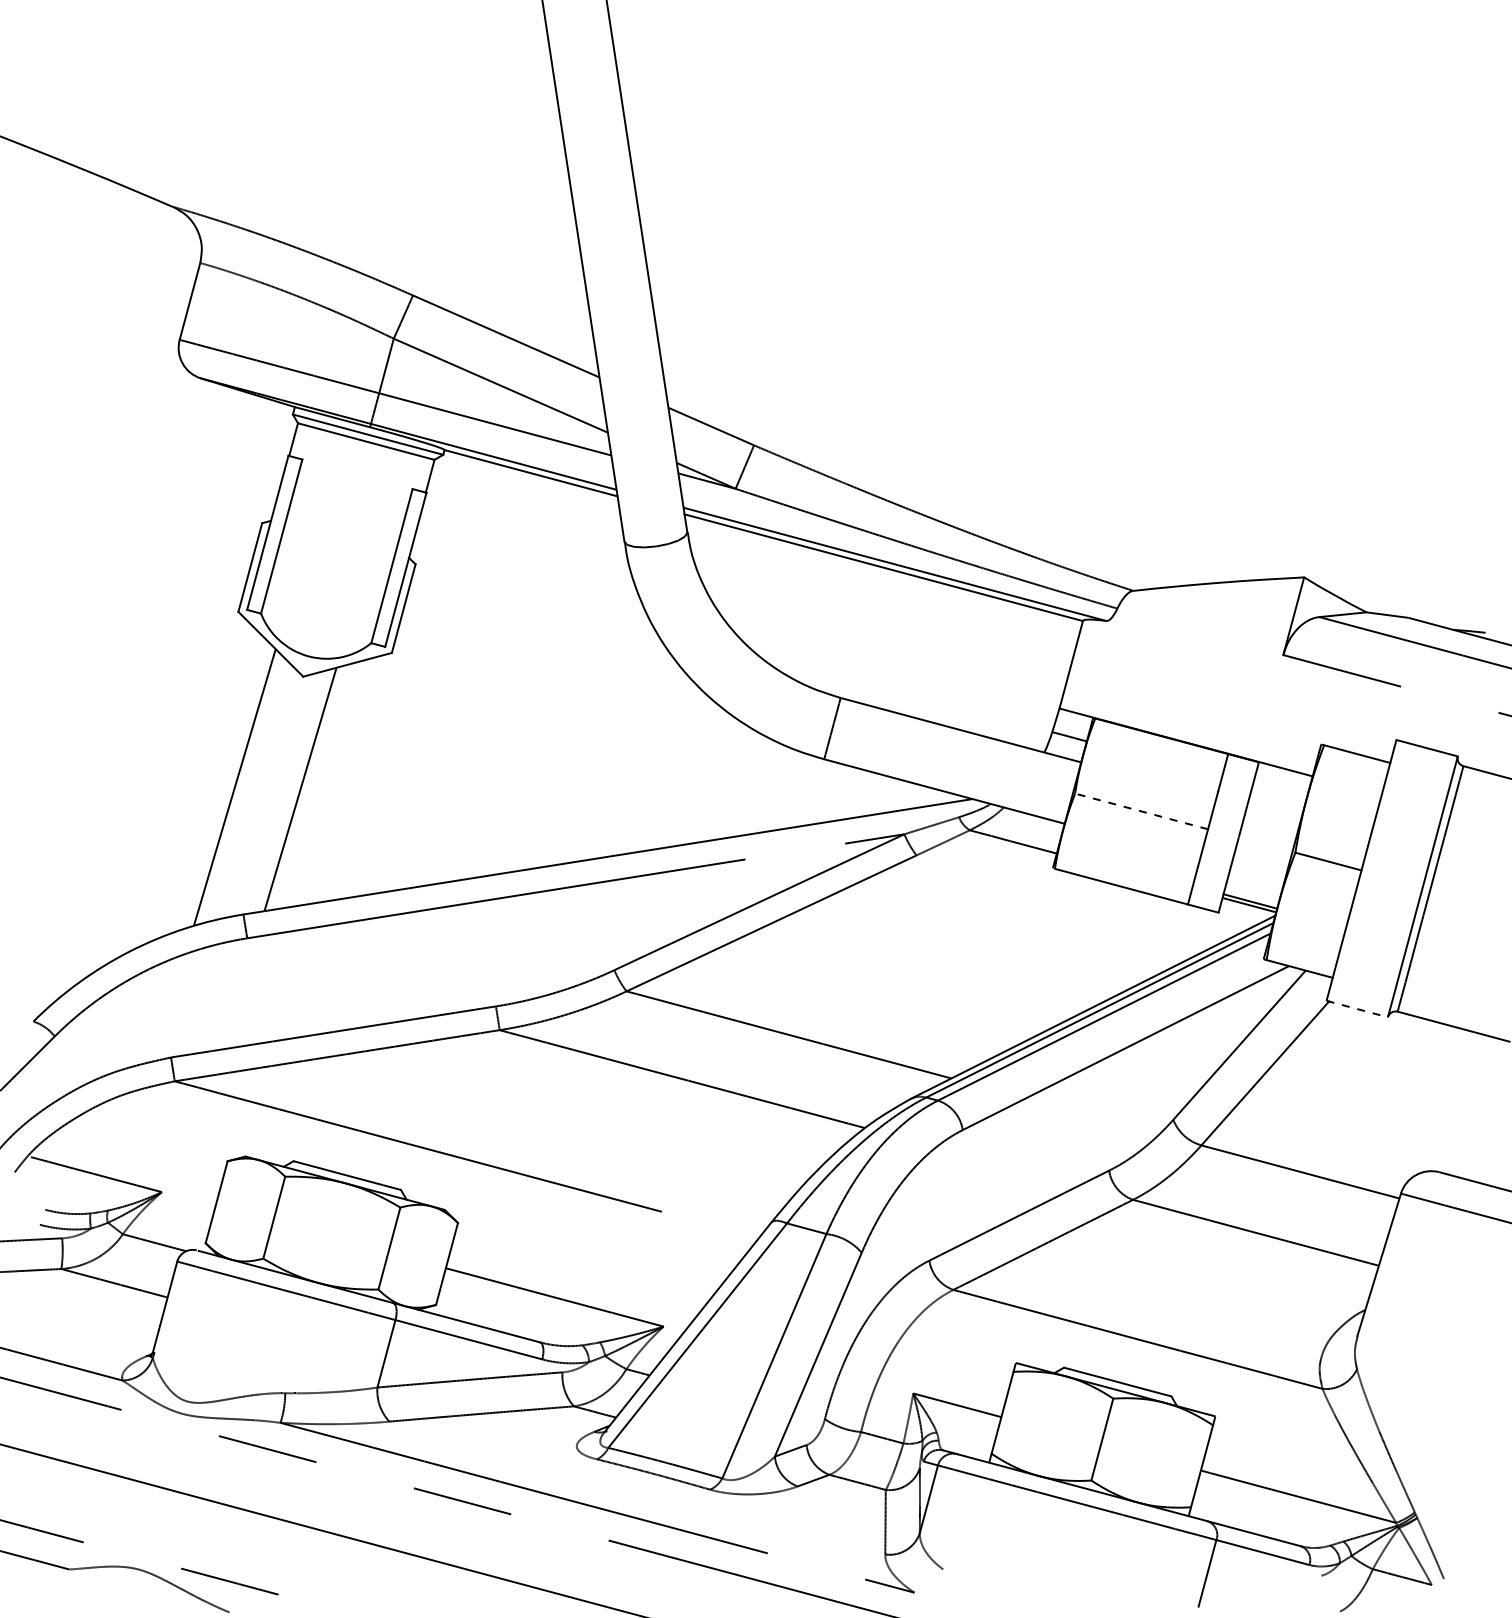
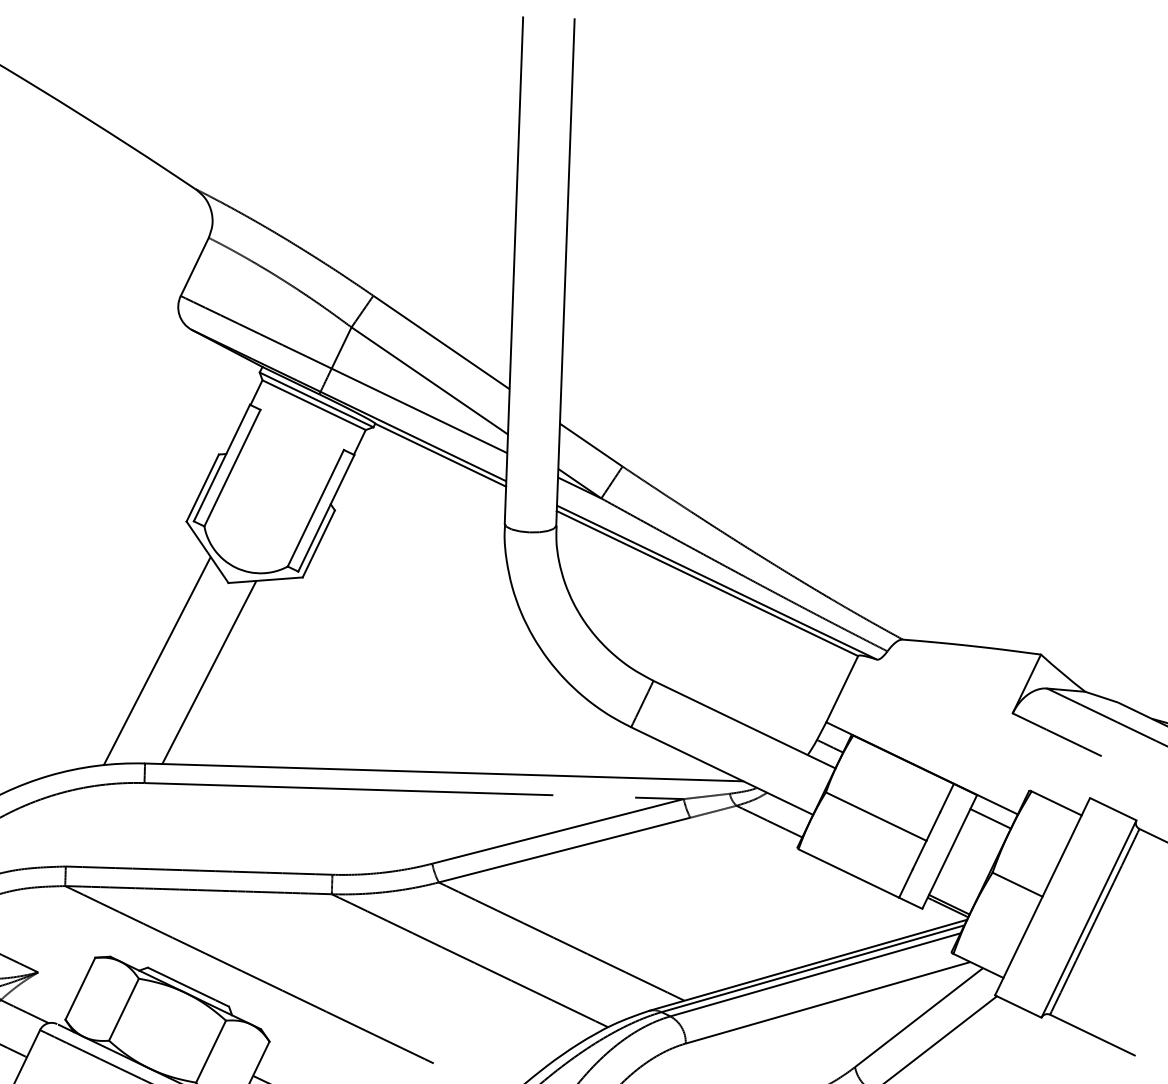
line: (1280, 787) -> (990, 818), added
line: (1141, 811) -> (876, 816), dashed -> solid
line: (1357, 1009) -> (1018, 1006), dashed -> solid

